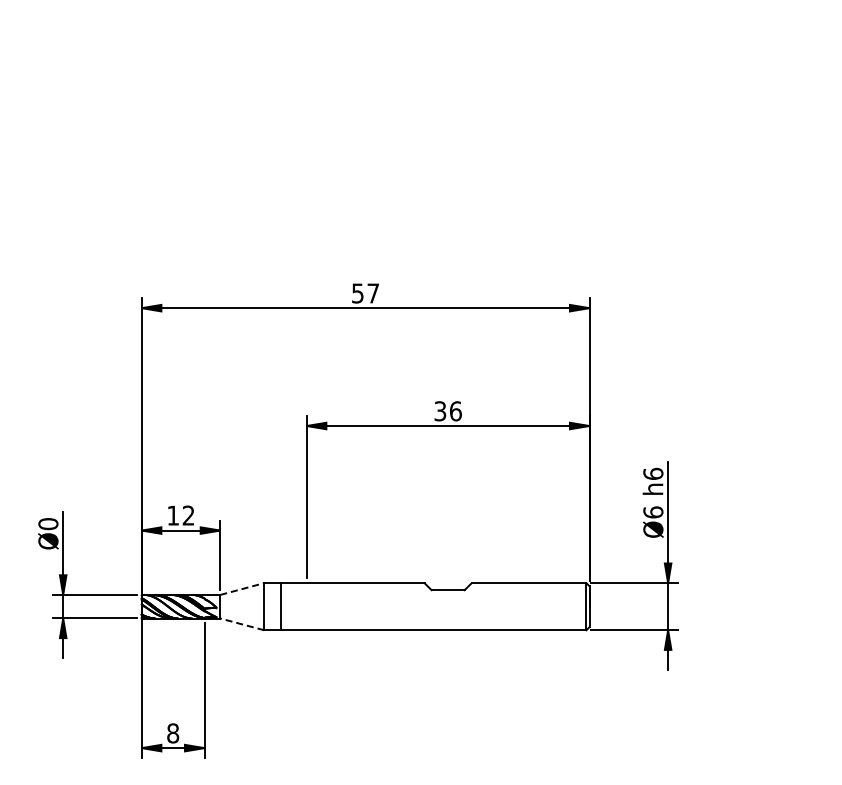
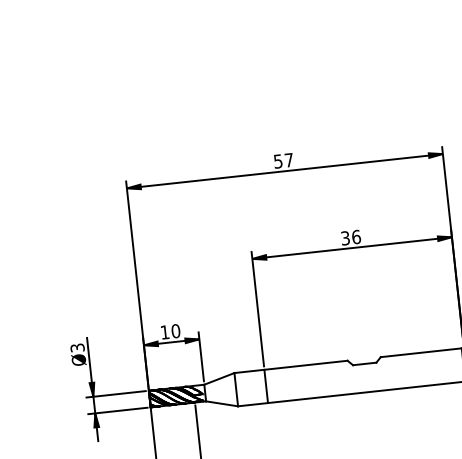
text: (188, 515) -> (175, 331), 12 -> 10
text: (48, 524) -> (77, 348), Ø0 -> Ø3
line: (242, 589) -> (219, 379), dashed -> solid
line: (280, 606) -> (266, 386), moved
line: (242, 624) -> (222, 403), dashed -> solid

